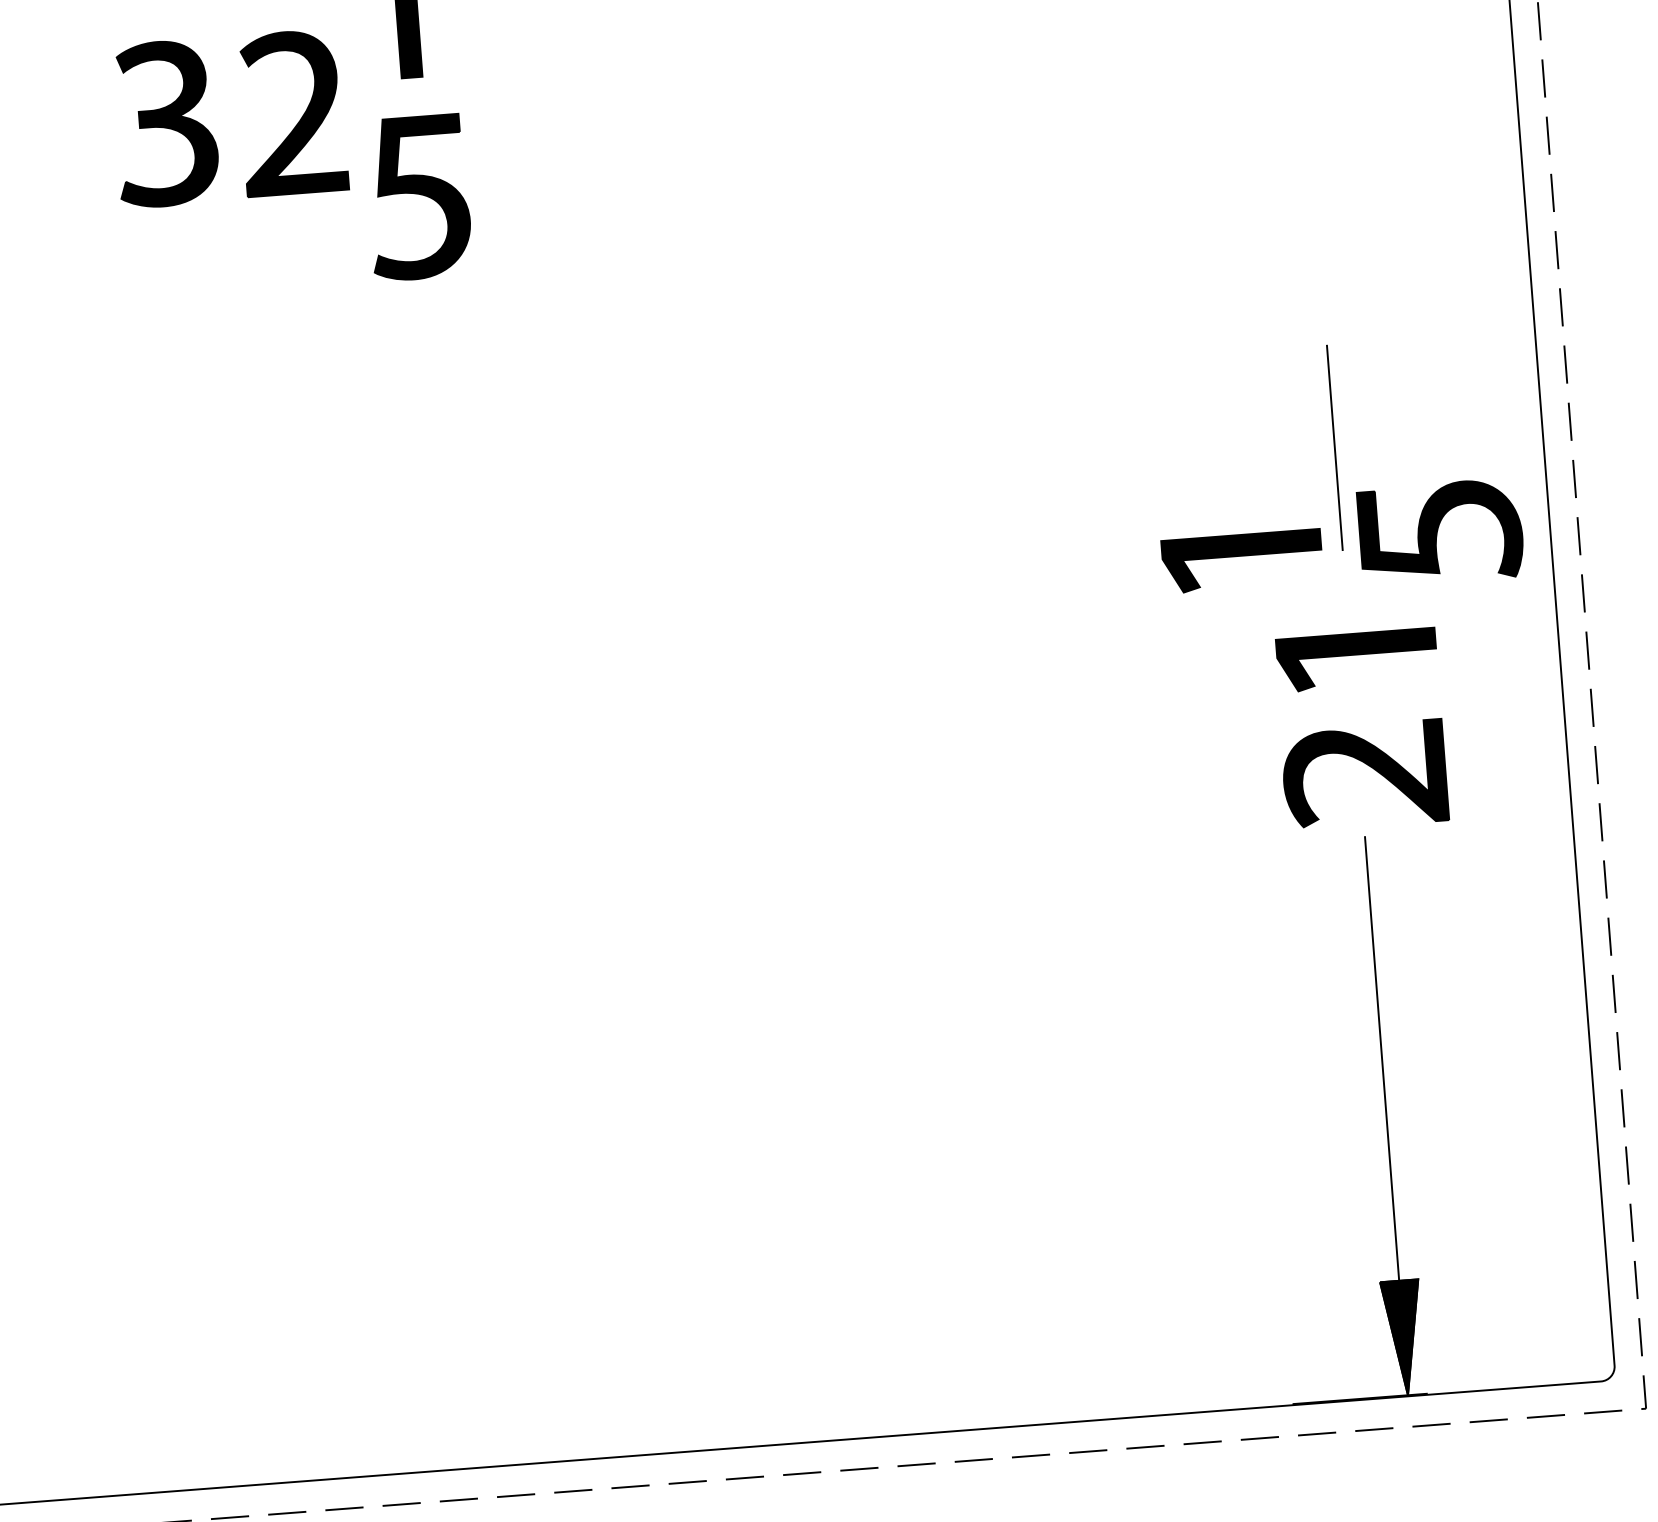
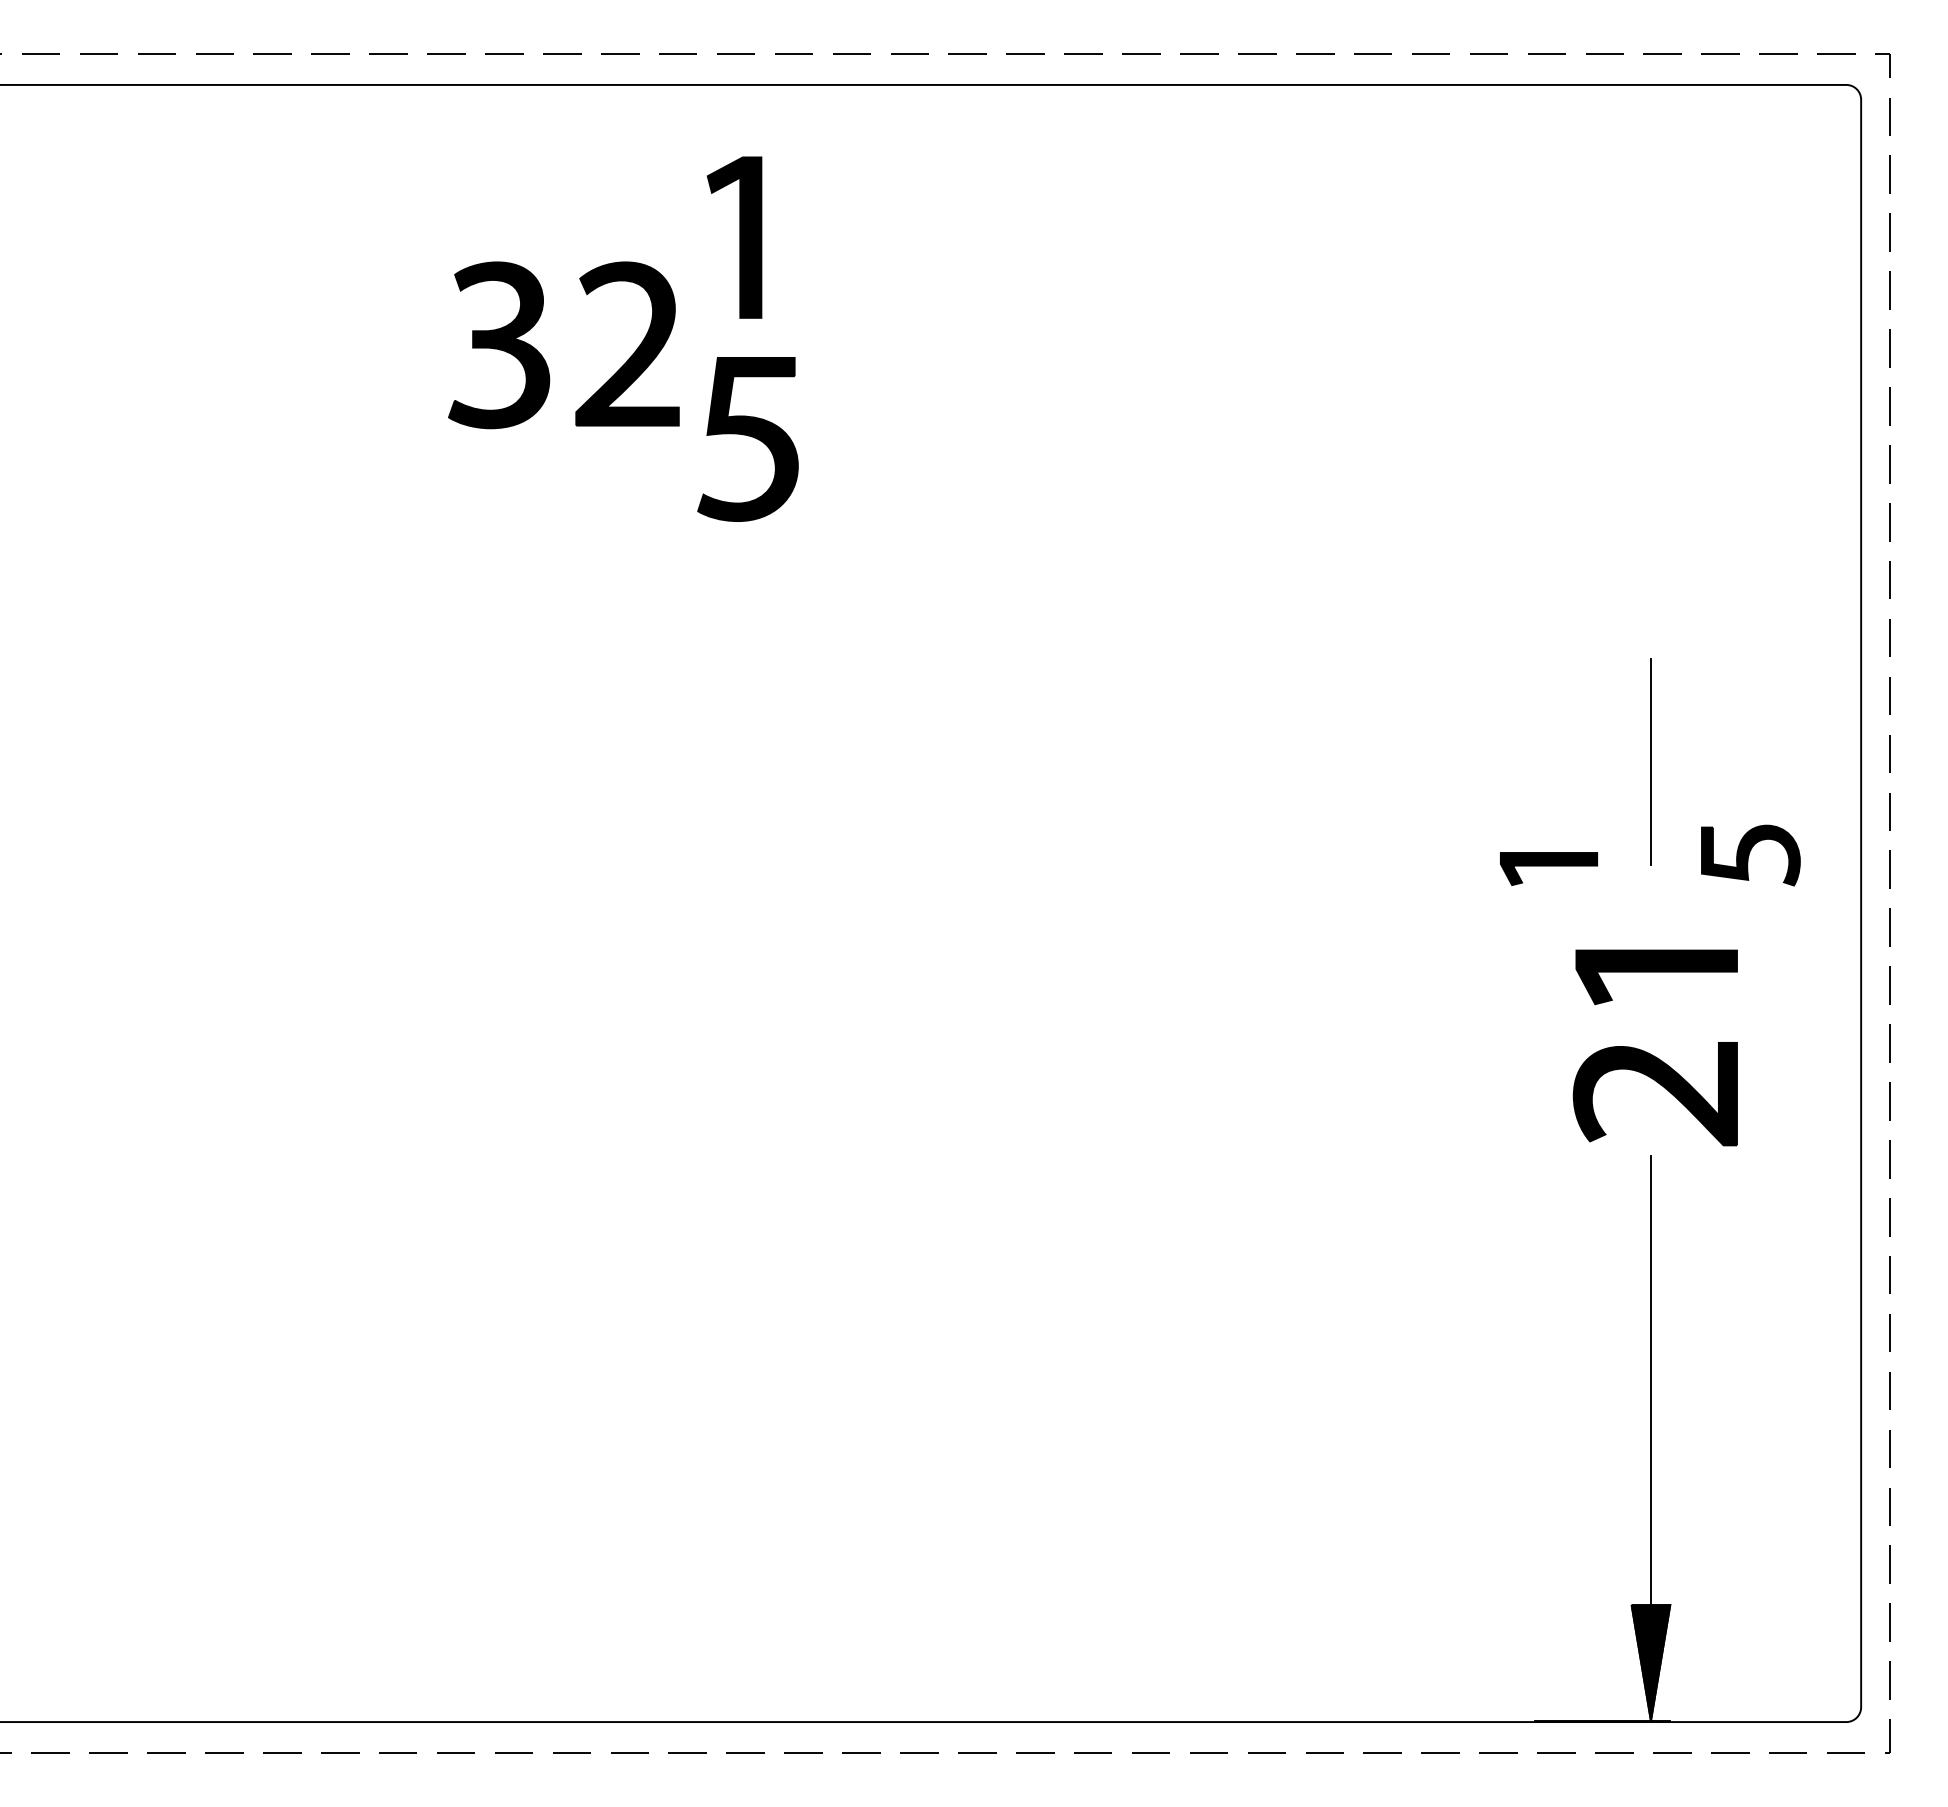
part: (1440, 532) -> (1750, 855), size x0.6
part: (1241, 560) -> (1548, 868), size x0.6

